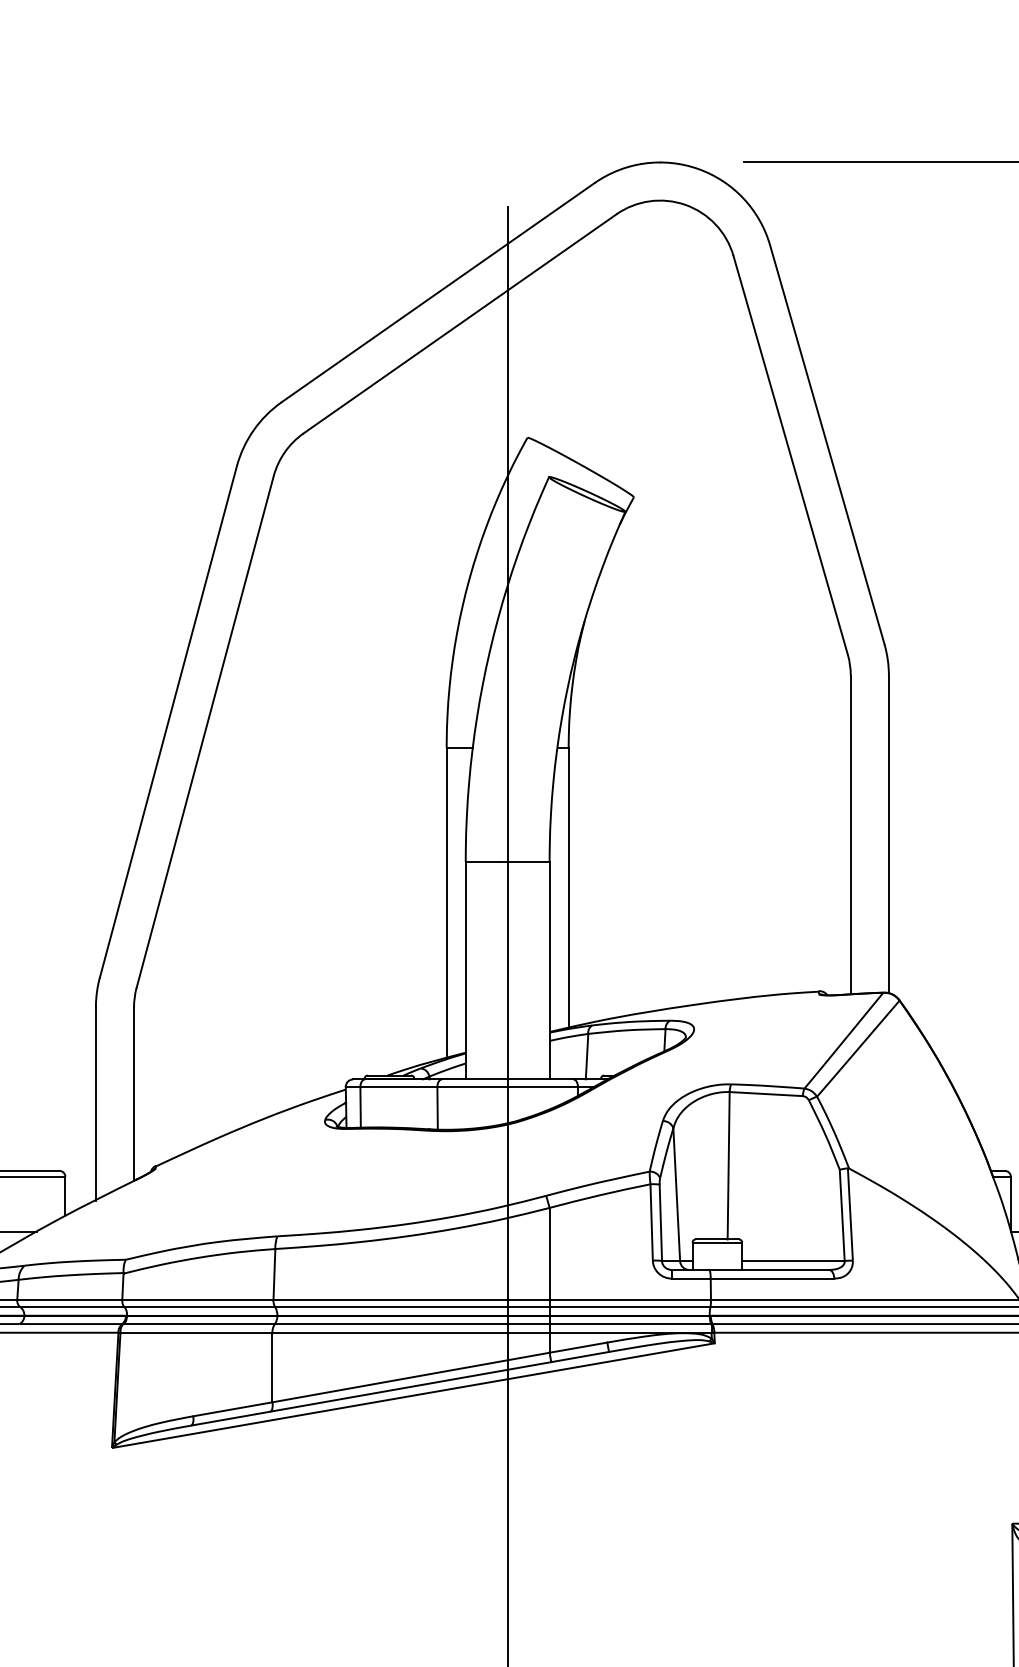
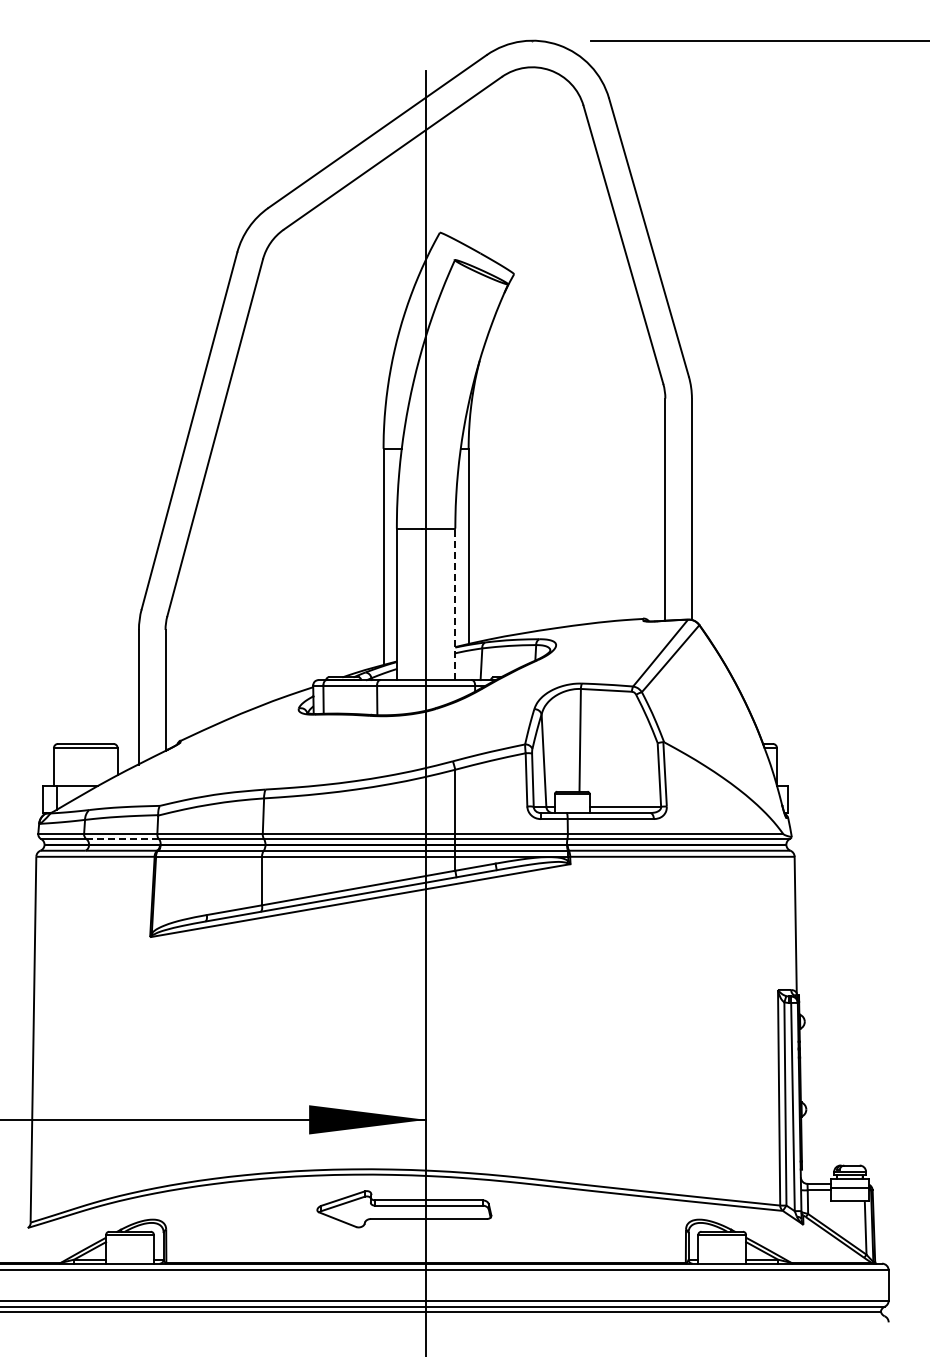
line: (549, 970) -> (455, 604), solid -> dashed
line: (73, 1306) -> (123, 838), solid -> dashed

